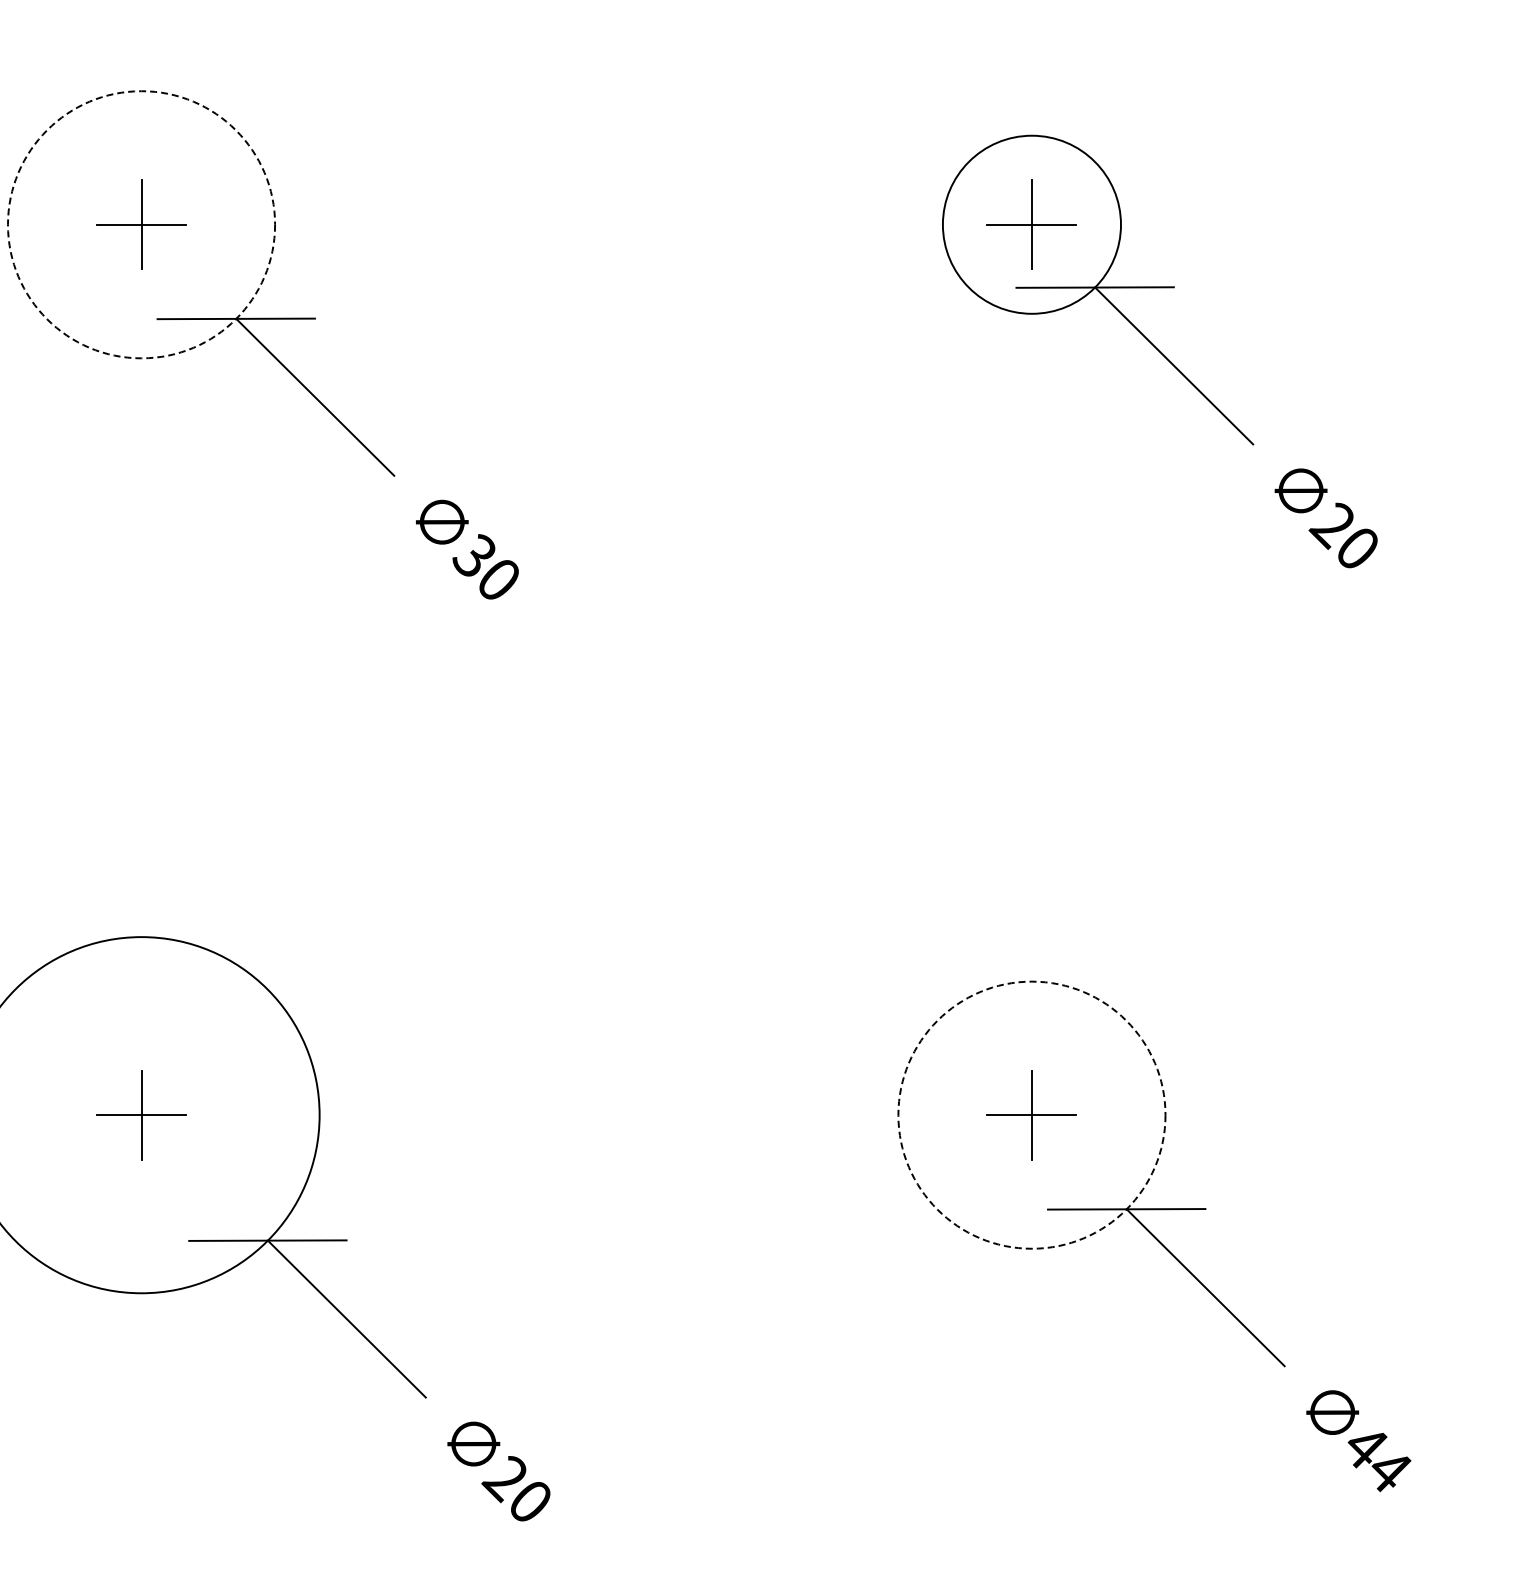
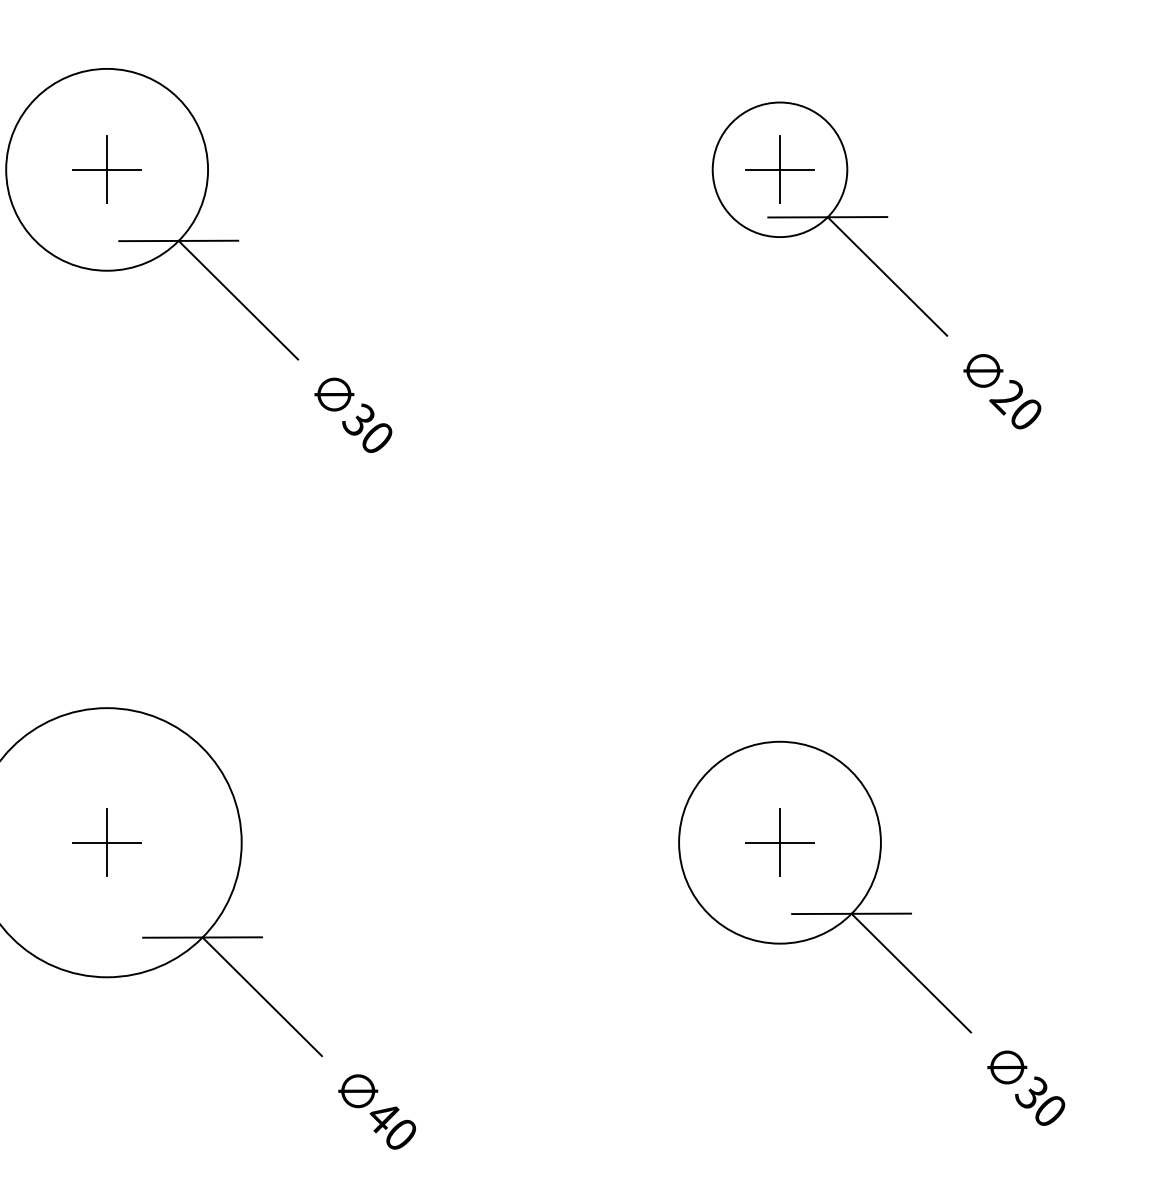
circle: (141, 224) -> (107, 169), dashed -> solid
circle: (1031, 1114) -> (779, 842), dashed -> solid
text: (1377, 1458) -> (1041, 1102), 44 -> 30
text: (504, 1479) -> (381, 1118), 20 -> 40

